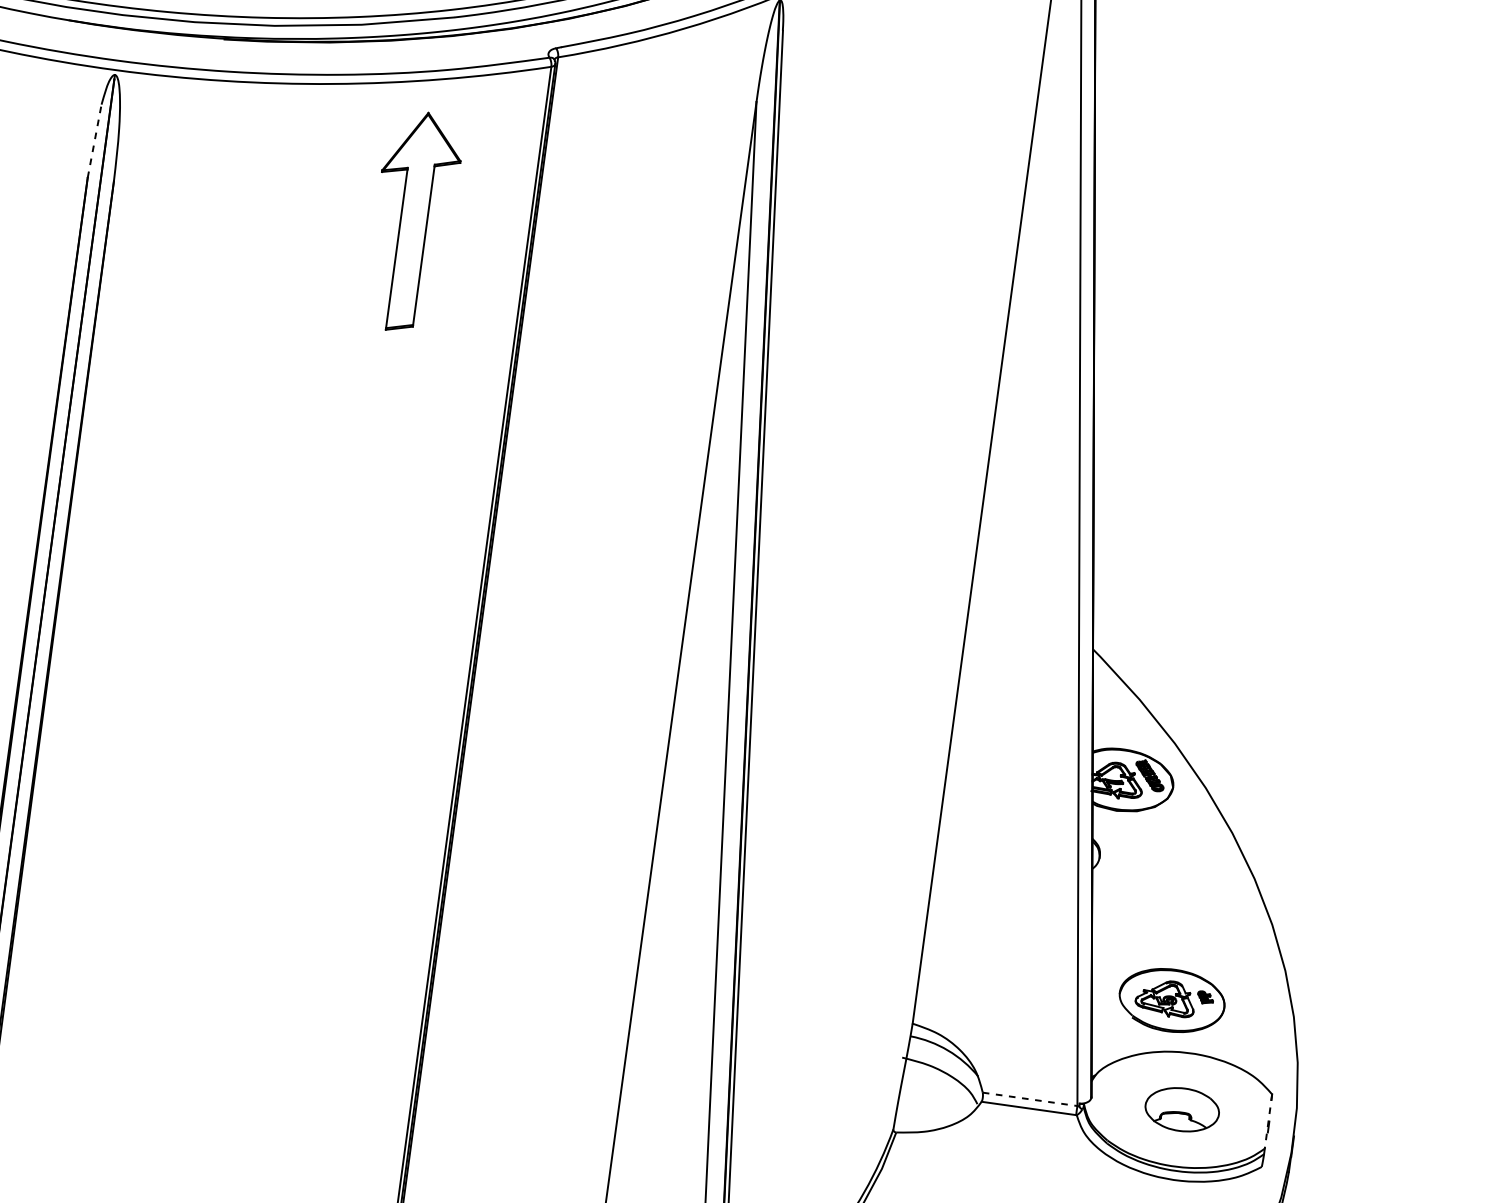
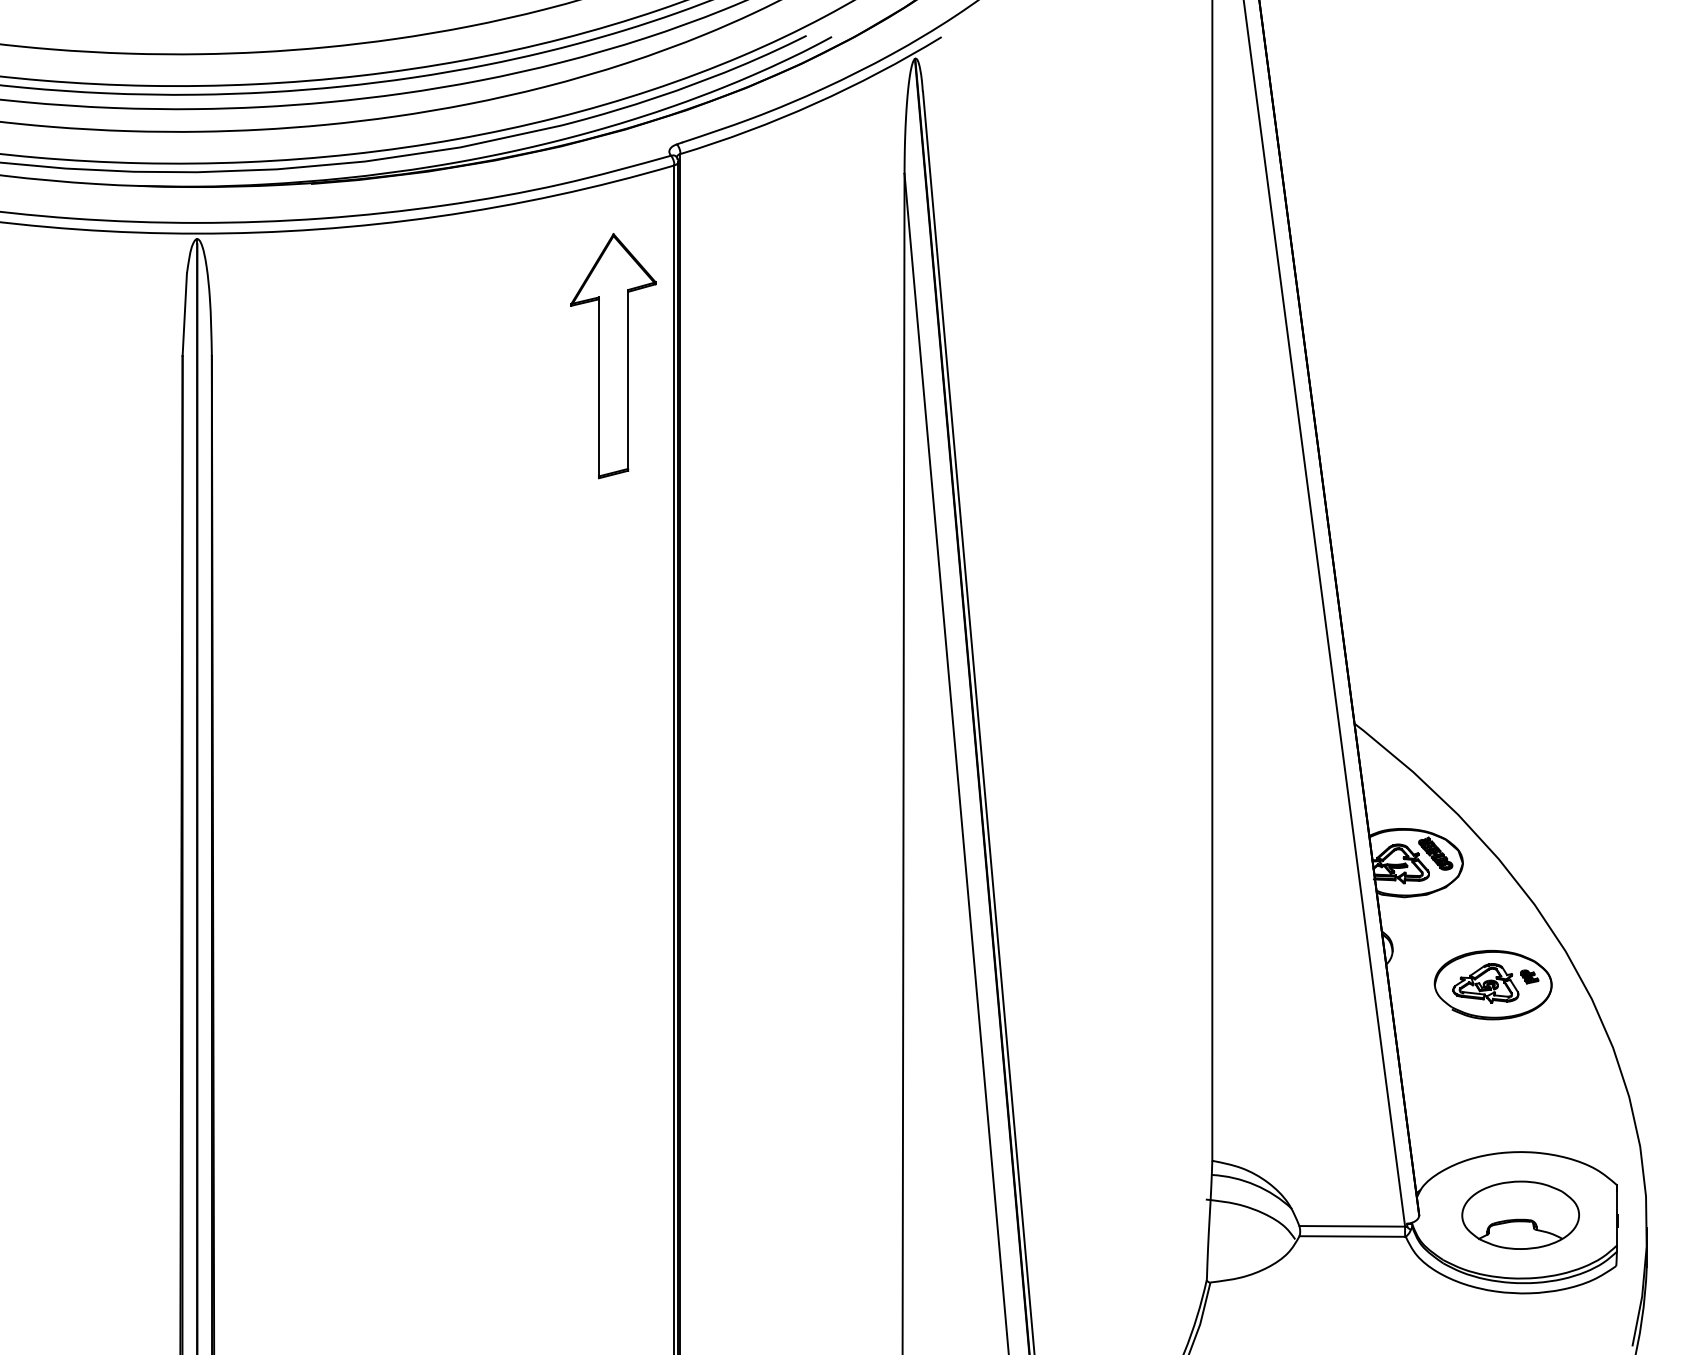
line: (94, 141) -> (184, 314), dashed -> solid
part: (413, 222) -> (613, 356), moved
part: (1171, 1000) -> (1492, 985), moved
line: (1030, 1099) -> (1352, 1226), dashed -> solid
part: (1182, 1109) -> (1520, 1214), size x1.43
line: (1268, 1121) -> (1616, 1215), dashed -> solid

